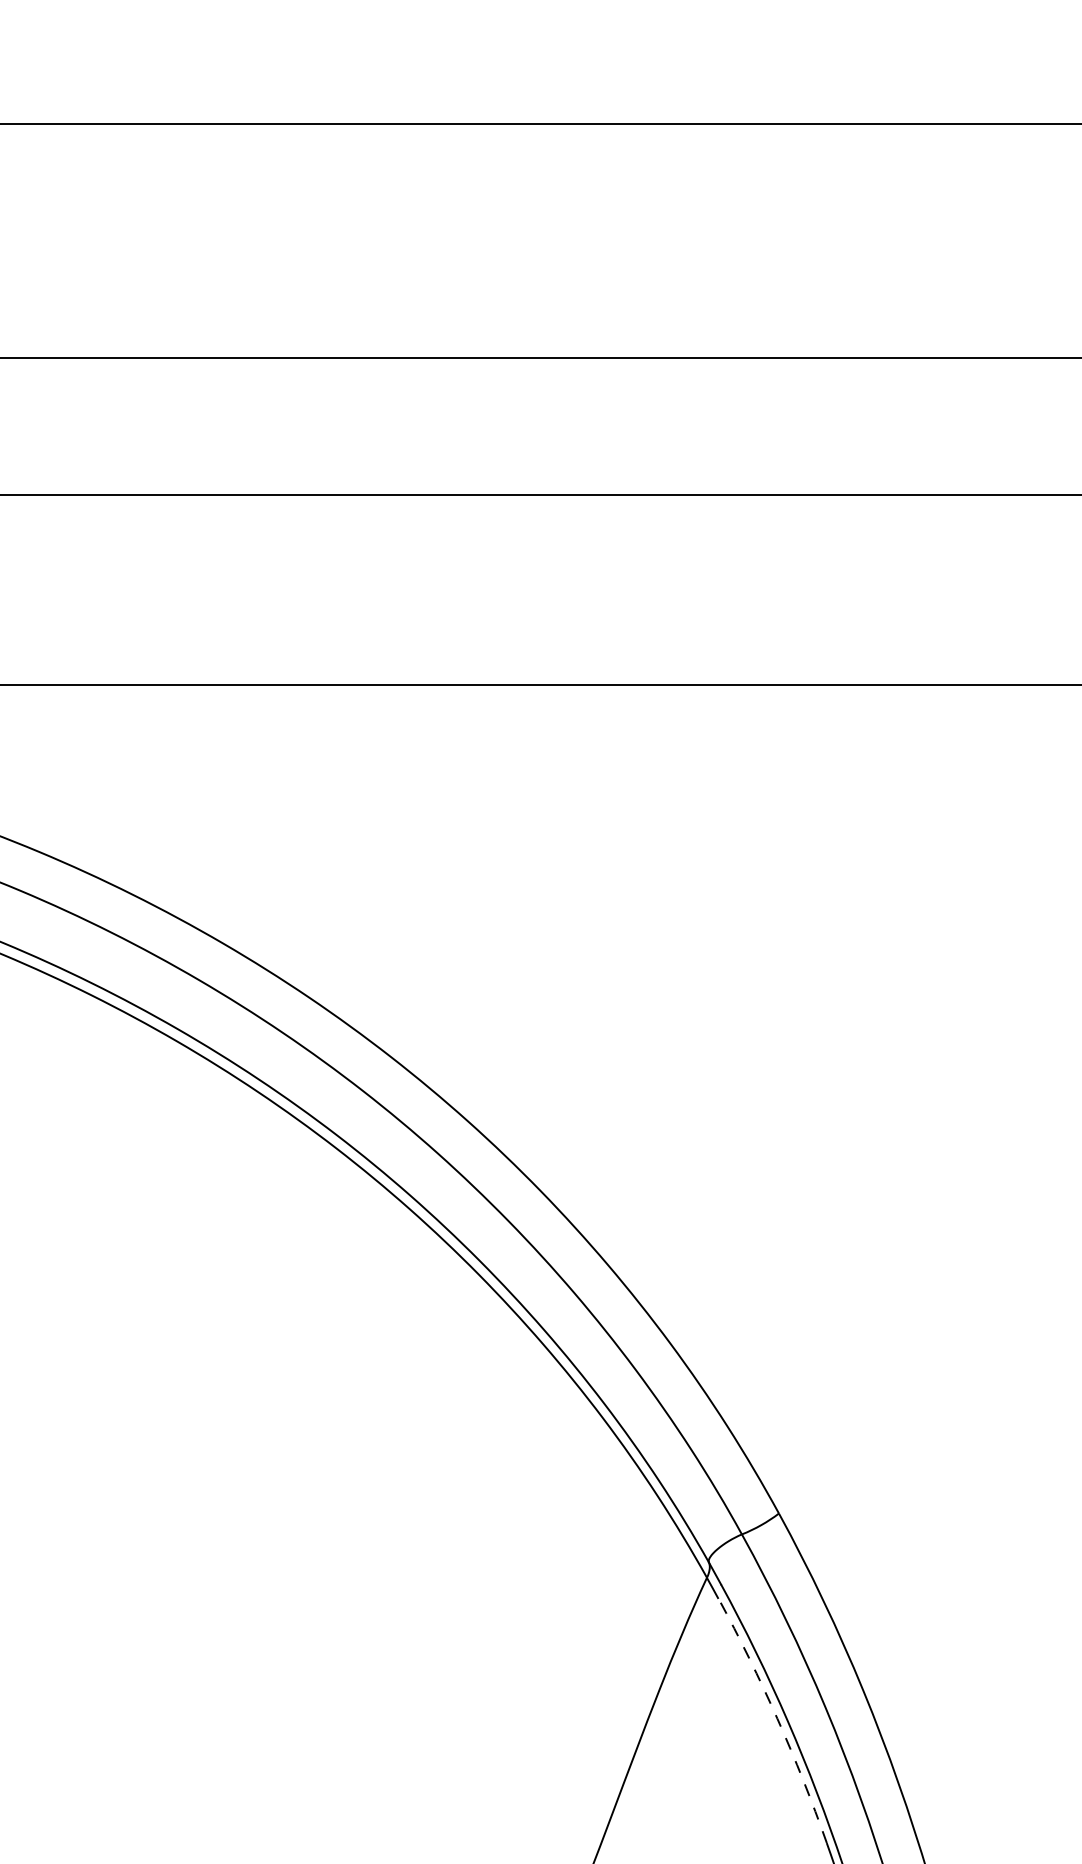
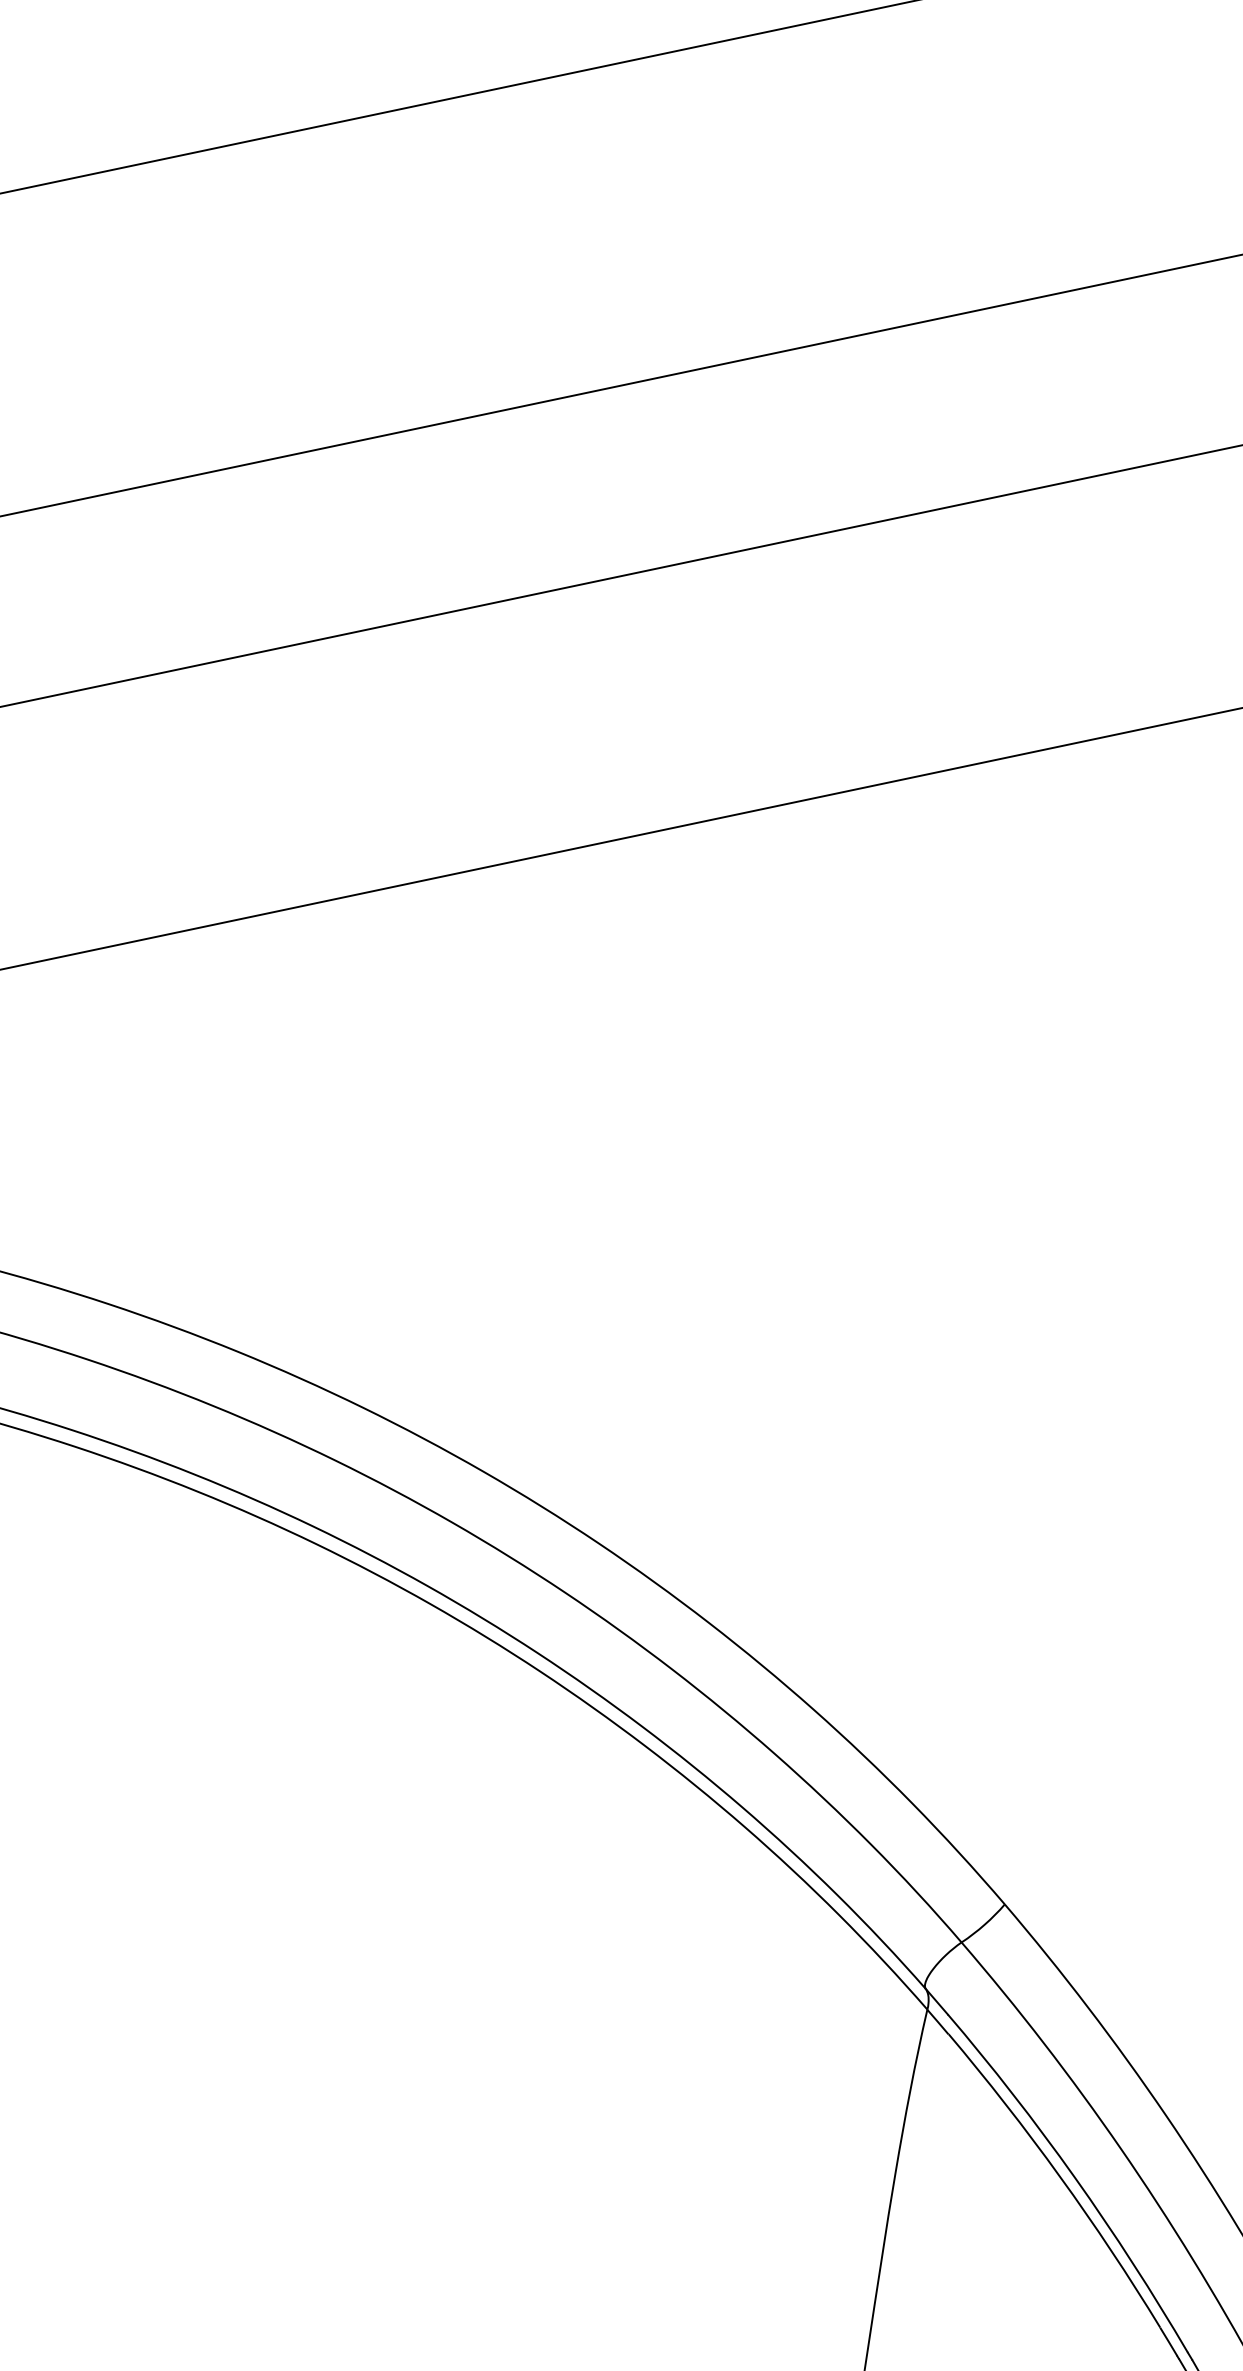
arc: (777, 1718) -> (1060, 2176), dashed -> solid

